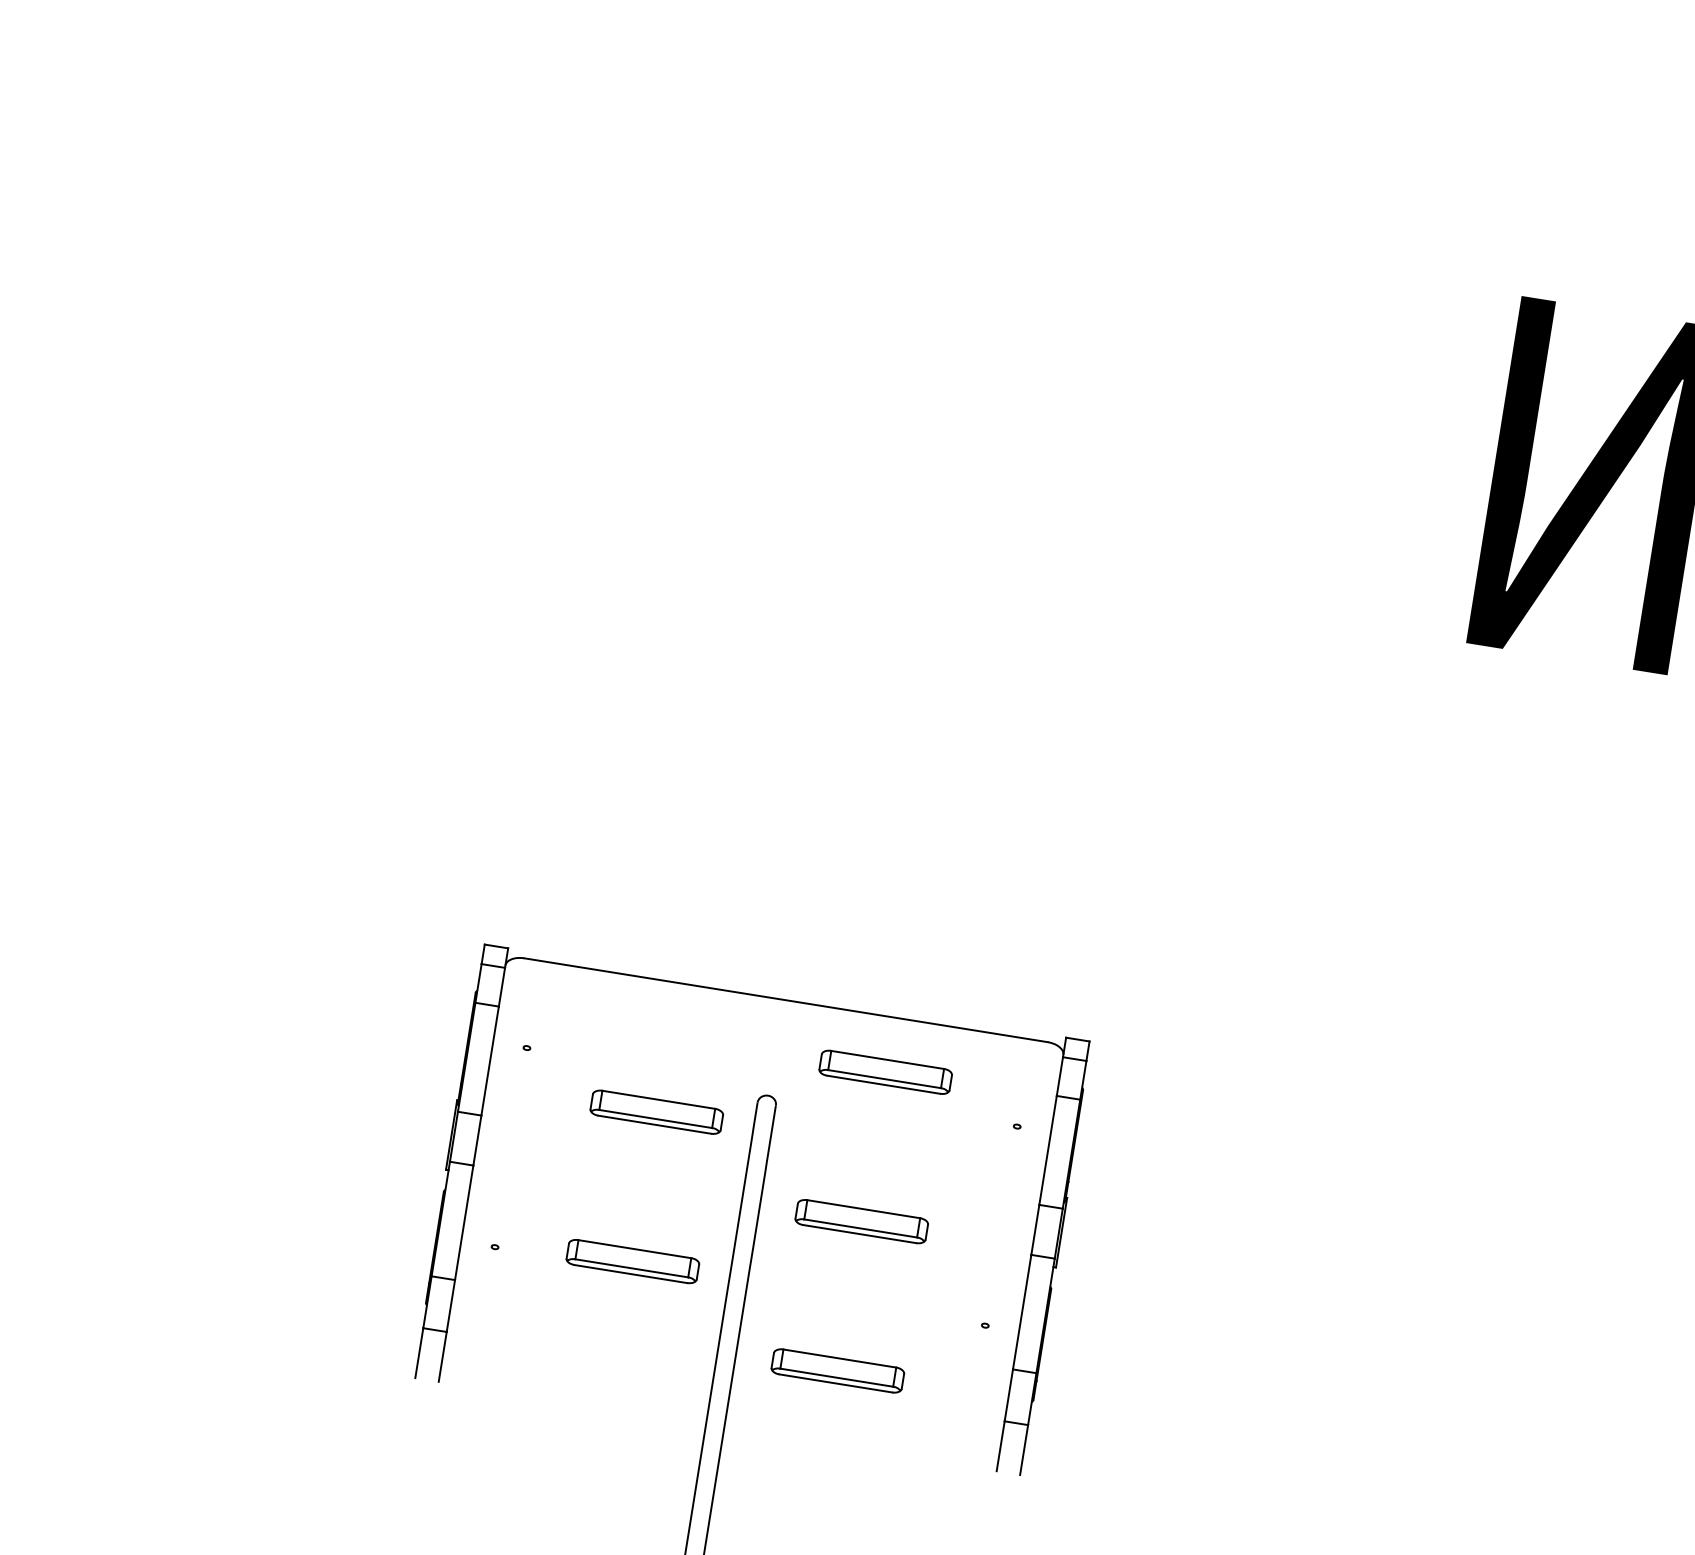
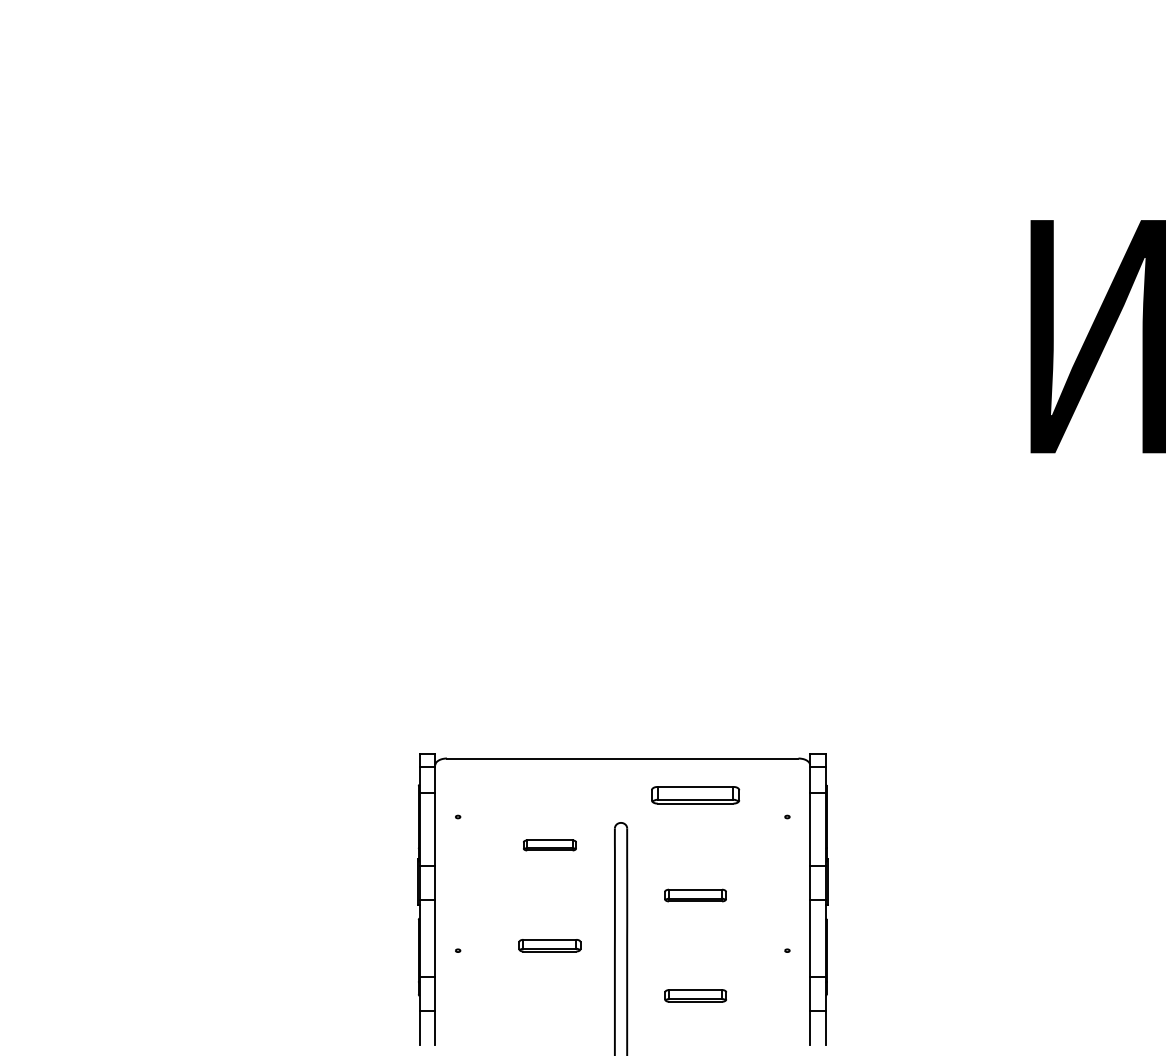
part: (656, 1112) -> (549, 845), size x0.6
part: (861, 1221) -> (695, 895), size x0.7
part: (632, 1261) -> (549, 945), size x0.7
part: (837, 1370) -> (695, 995), size x0.7

